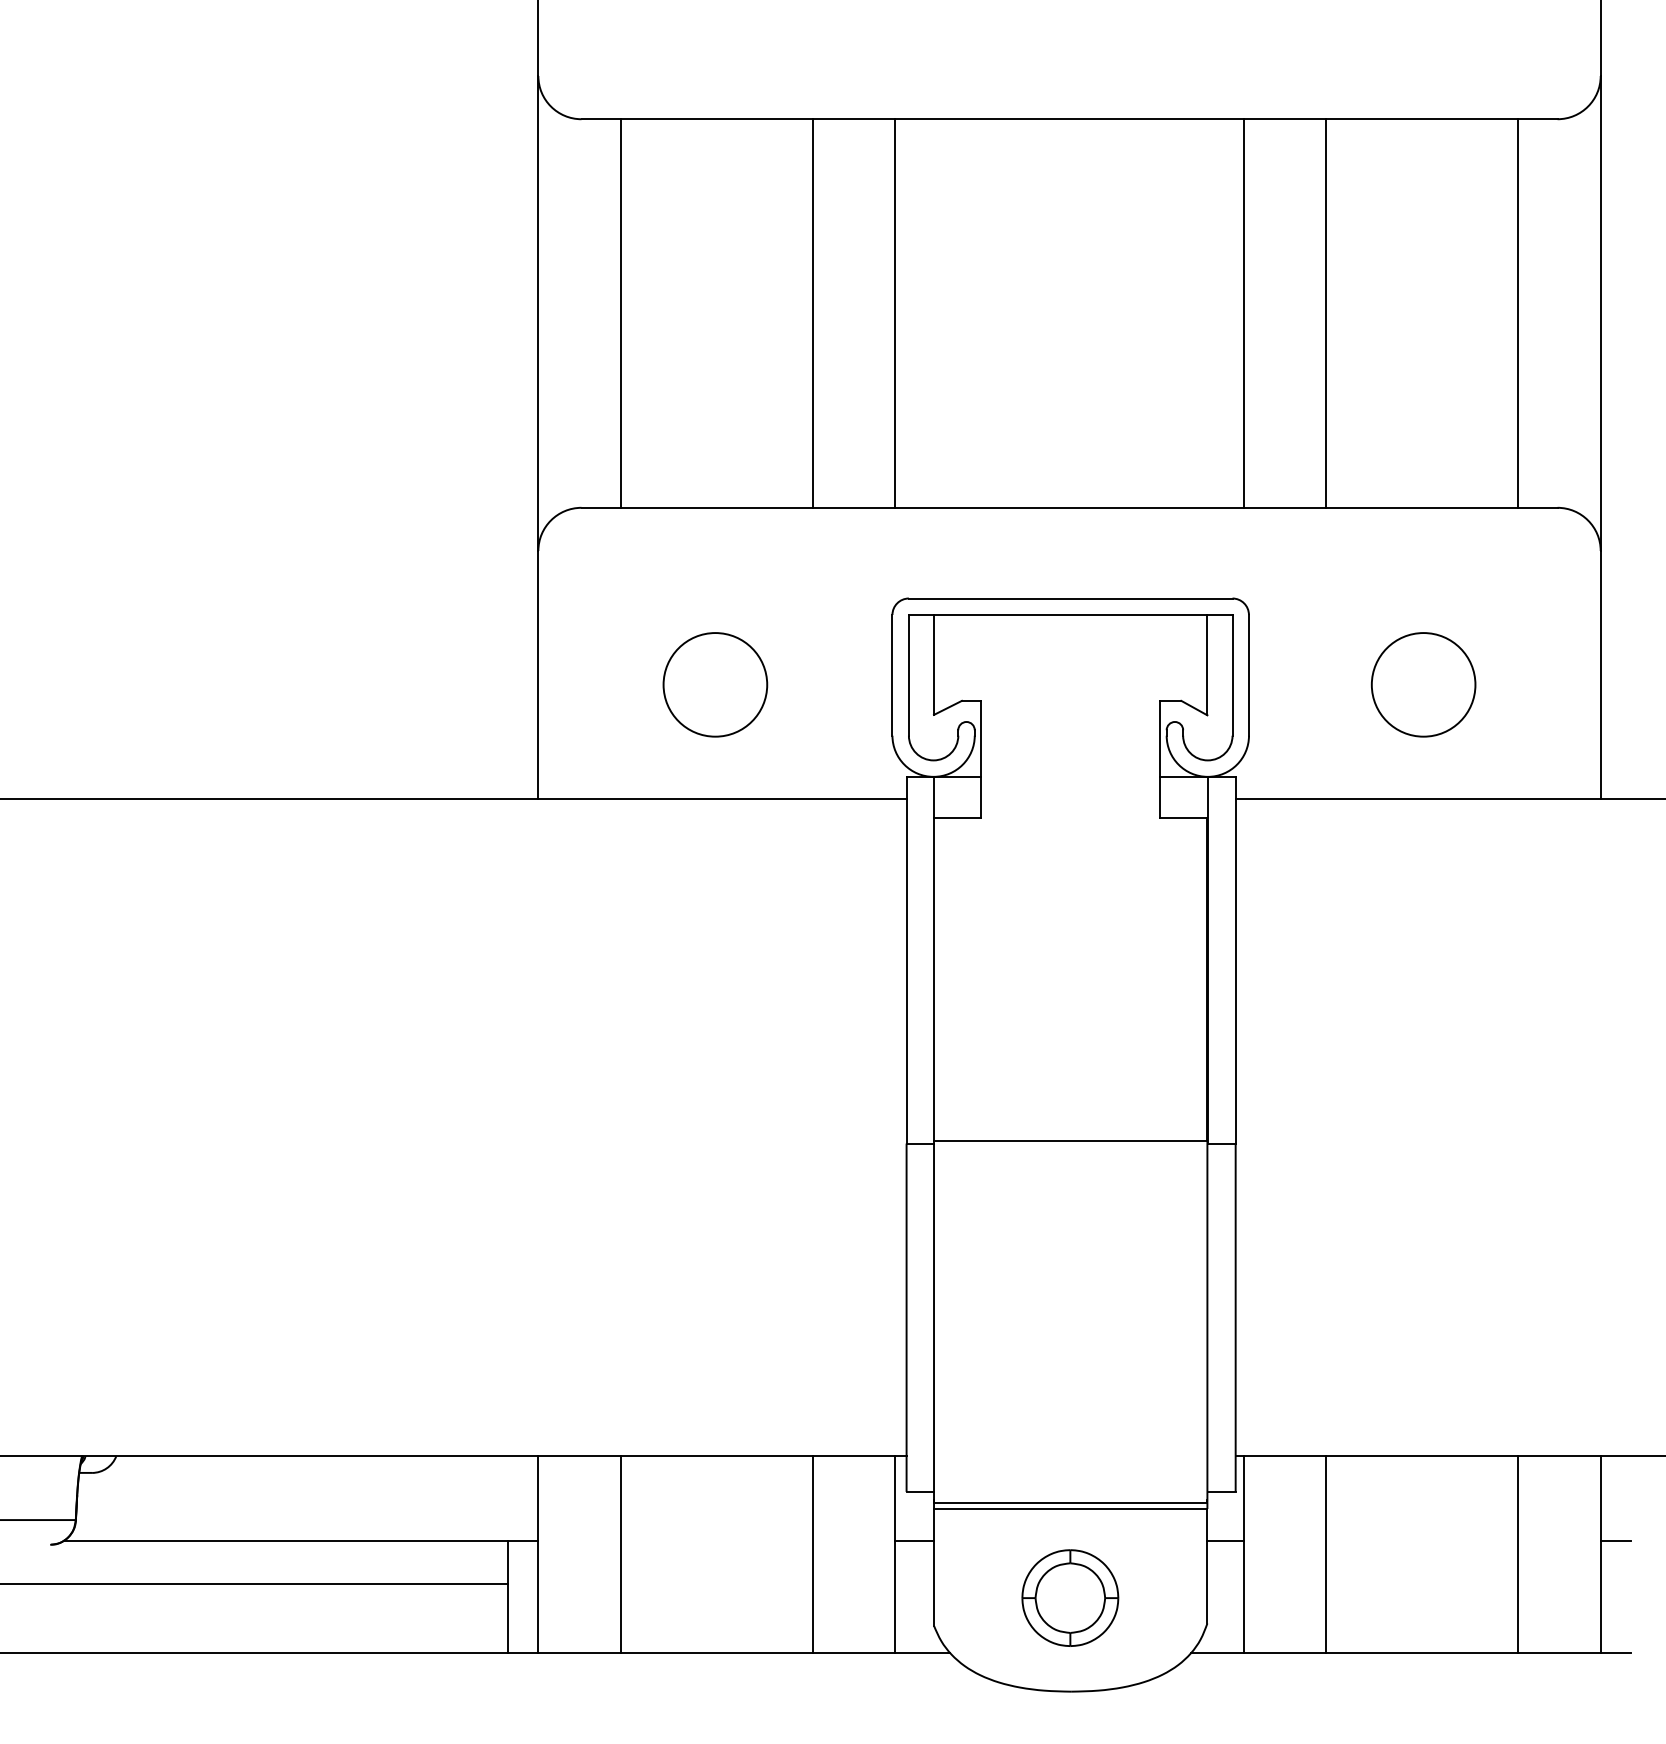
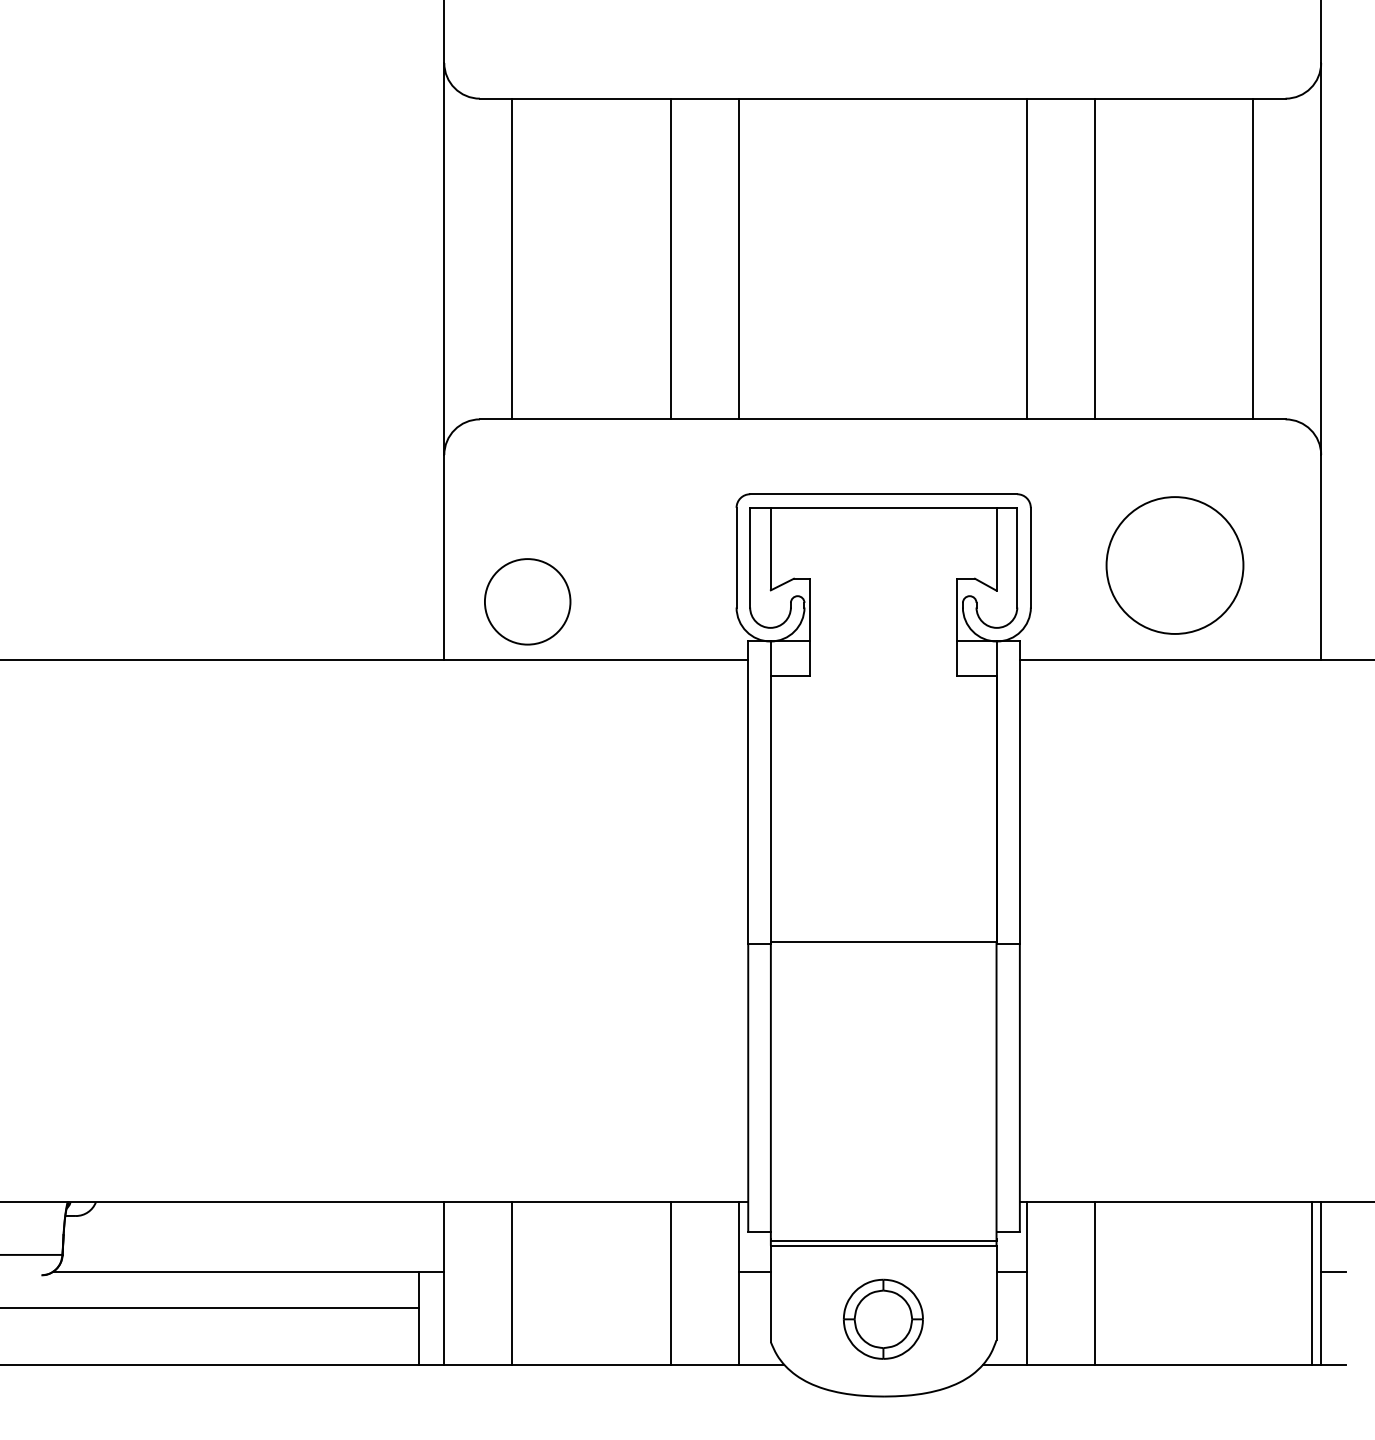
circle: (715, 684) -> (527, 601), moved
circle: (1423, 684) -> (1174, 565), size x1.6
line: (1518, 1554) -> (1311, 1283), moved

